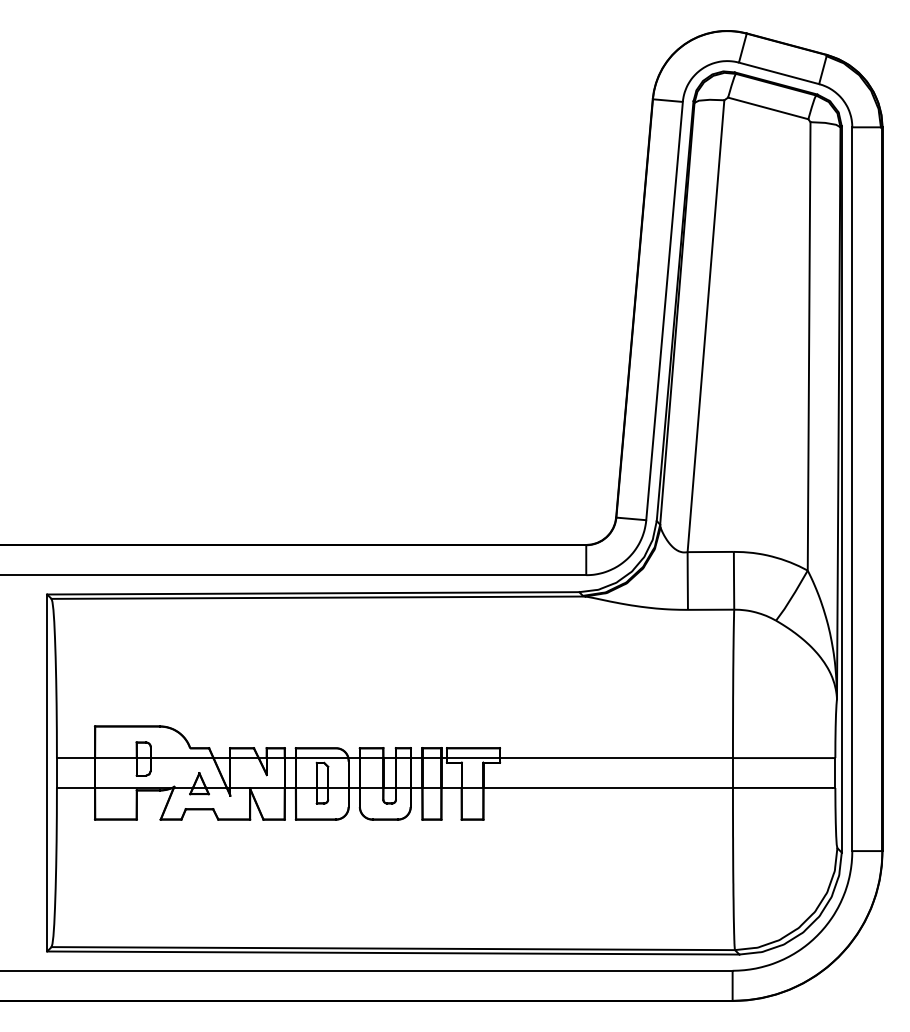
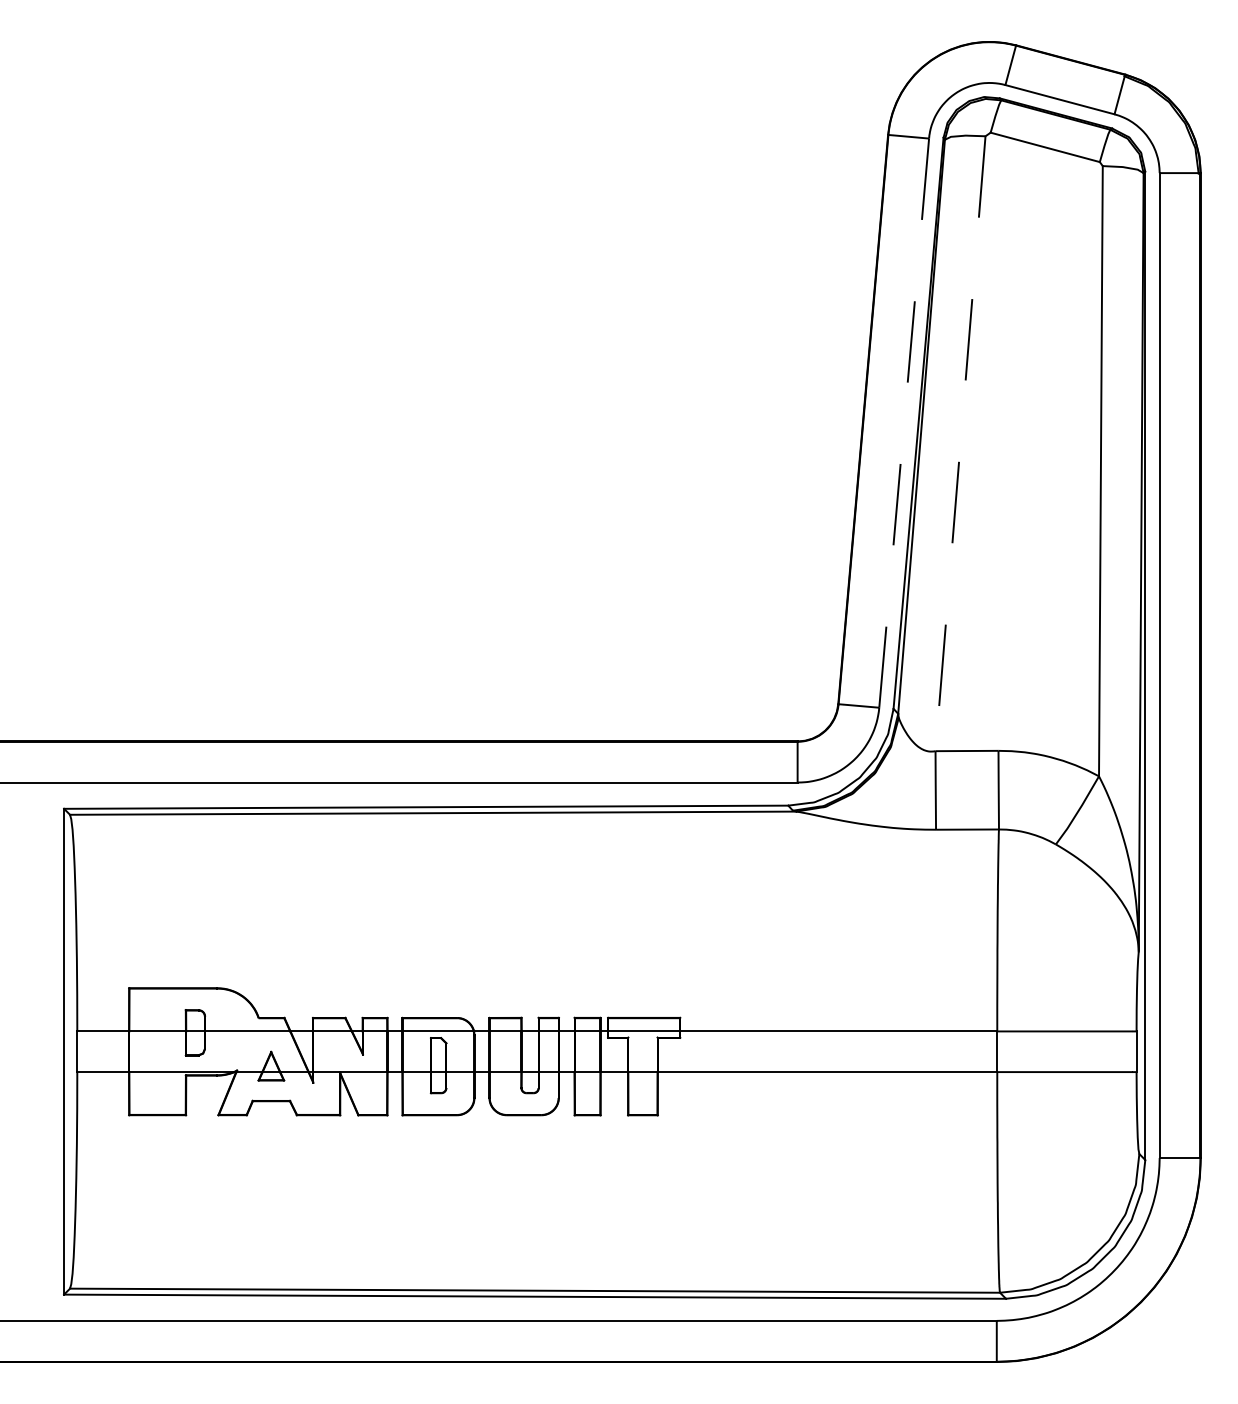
line: (664, 311) -> (904, 423), solid -> dashed
line: (705, 326) -> (959, 444), solid -> dashed

